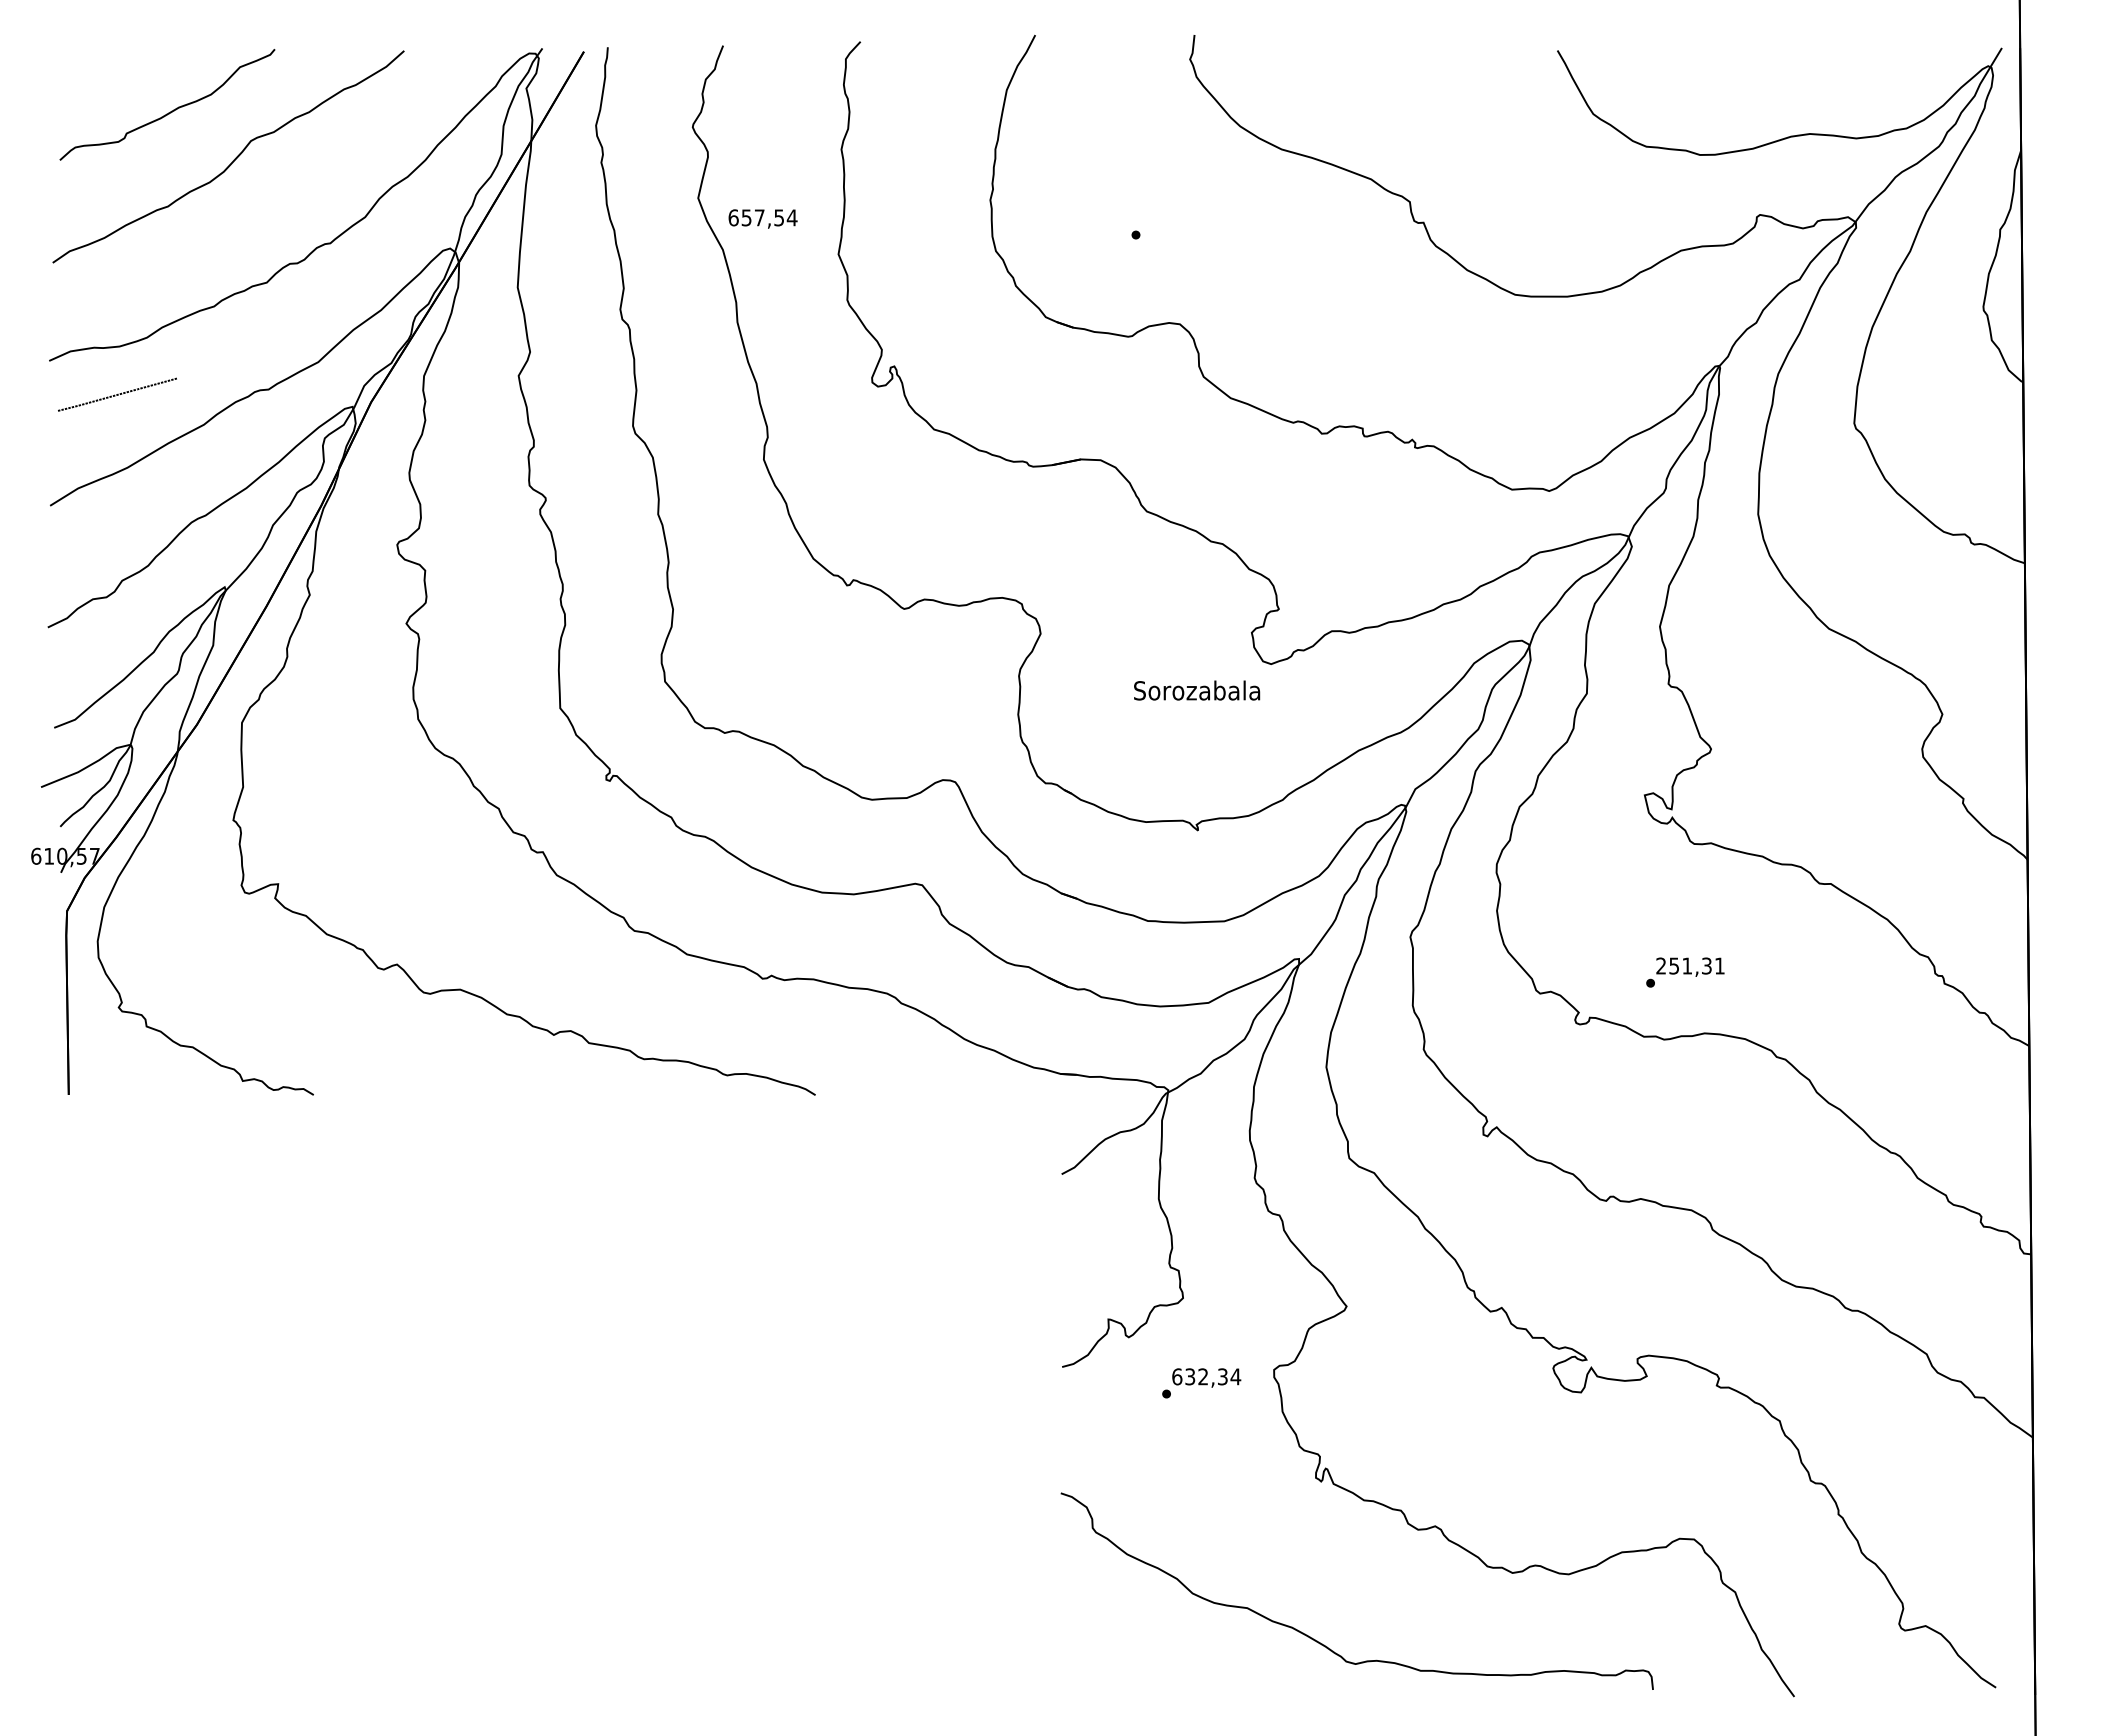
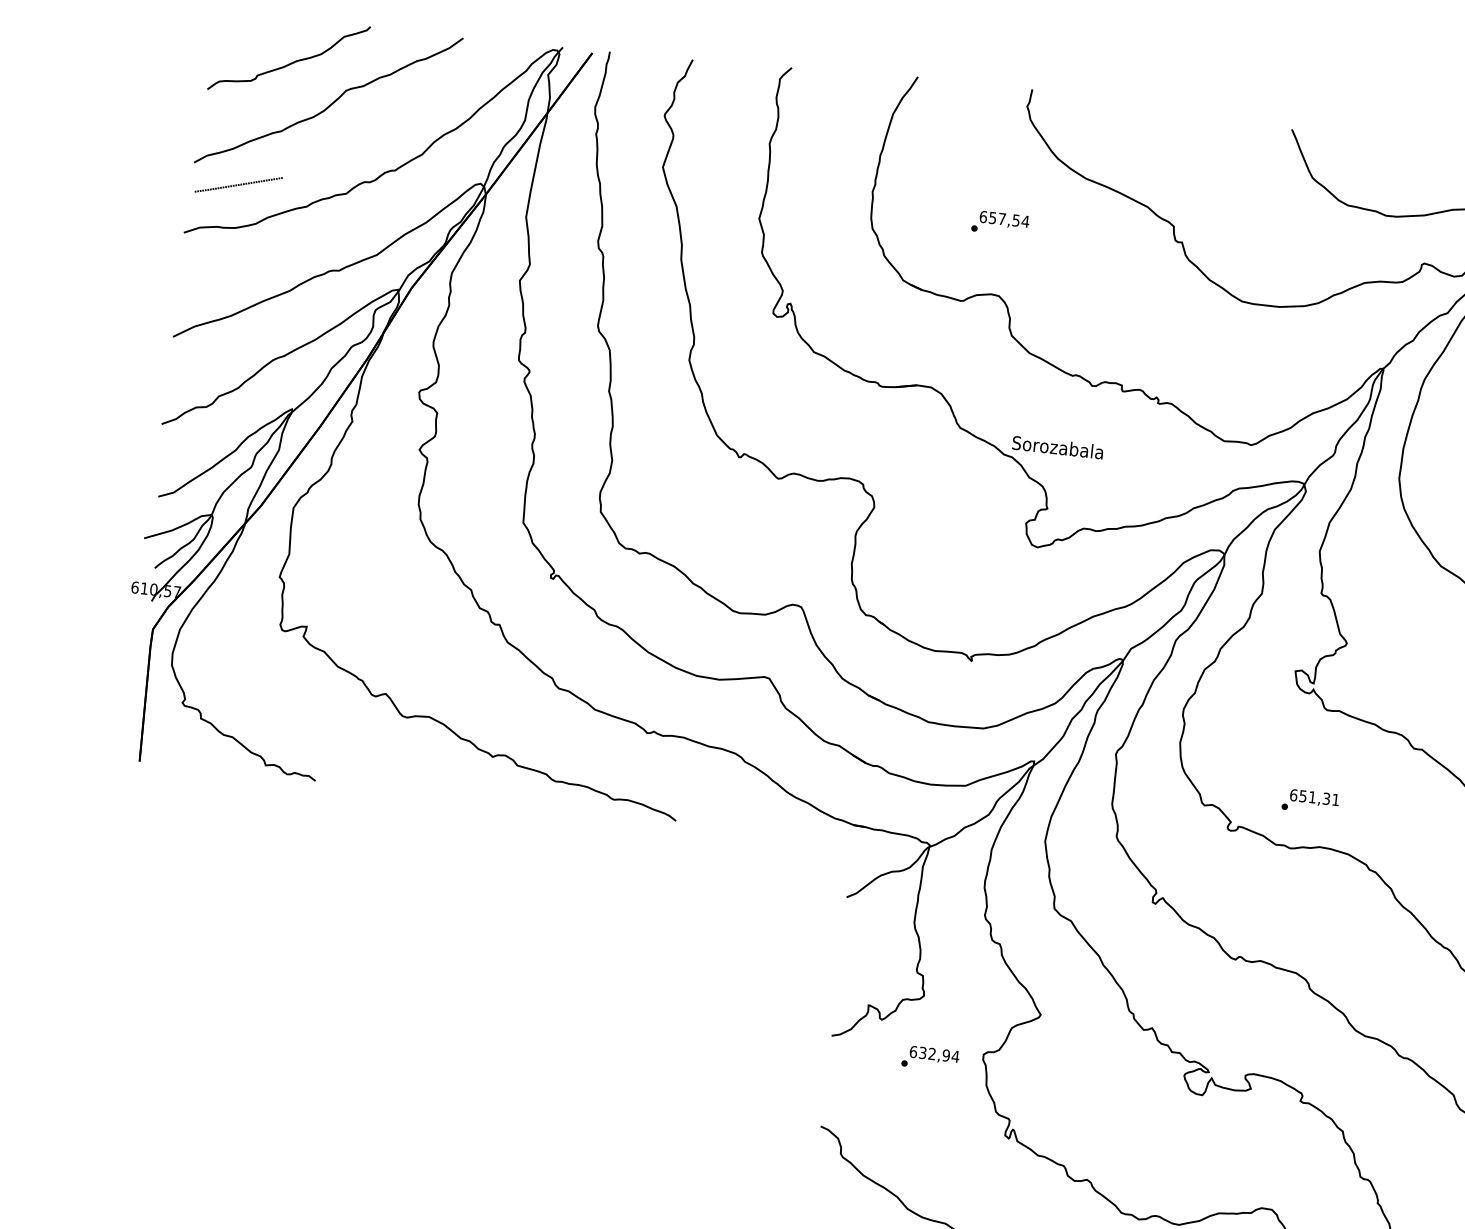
text: (762, 218) -> (1004, 219), moved
line: (117, 394) -> (238, 184), moved
text: (1197, 690) -> (1058, 447), moved
text: (1661, 965) -> (1294, 794), 251,31 -> 651,31
text: (1222, 1376) -> (946, 1055), 632,34 -> 632,94

